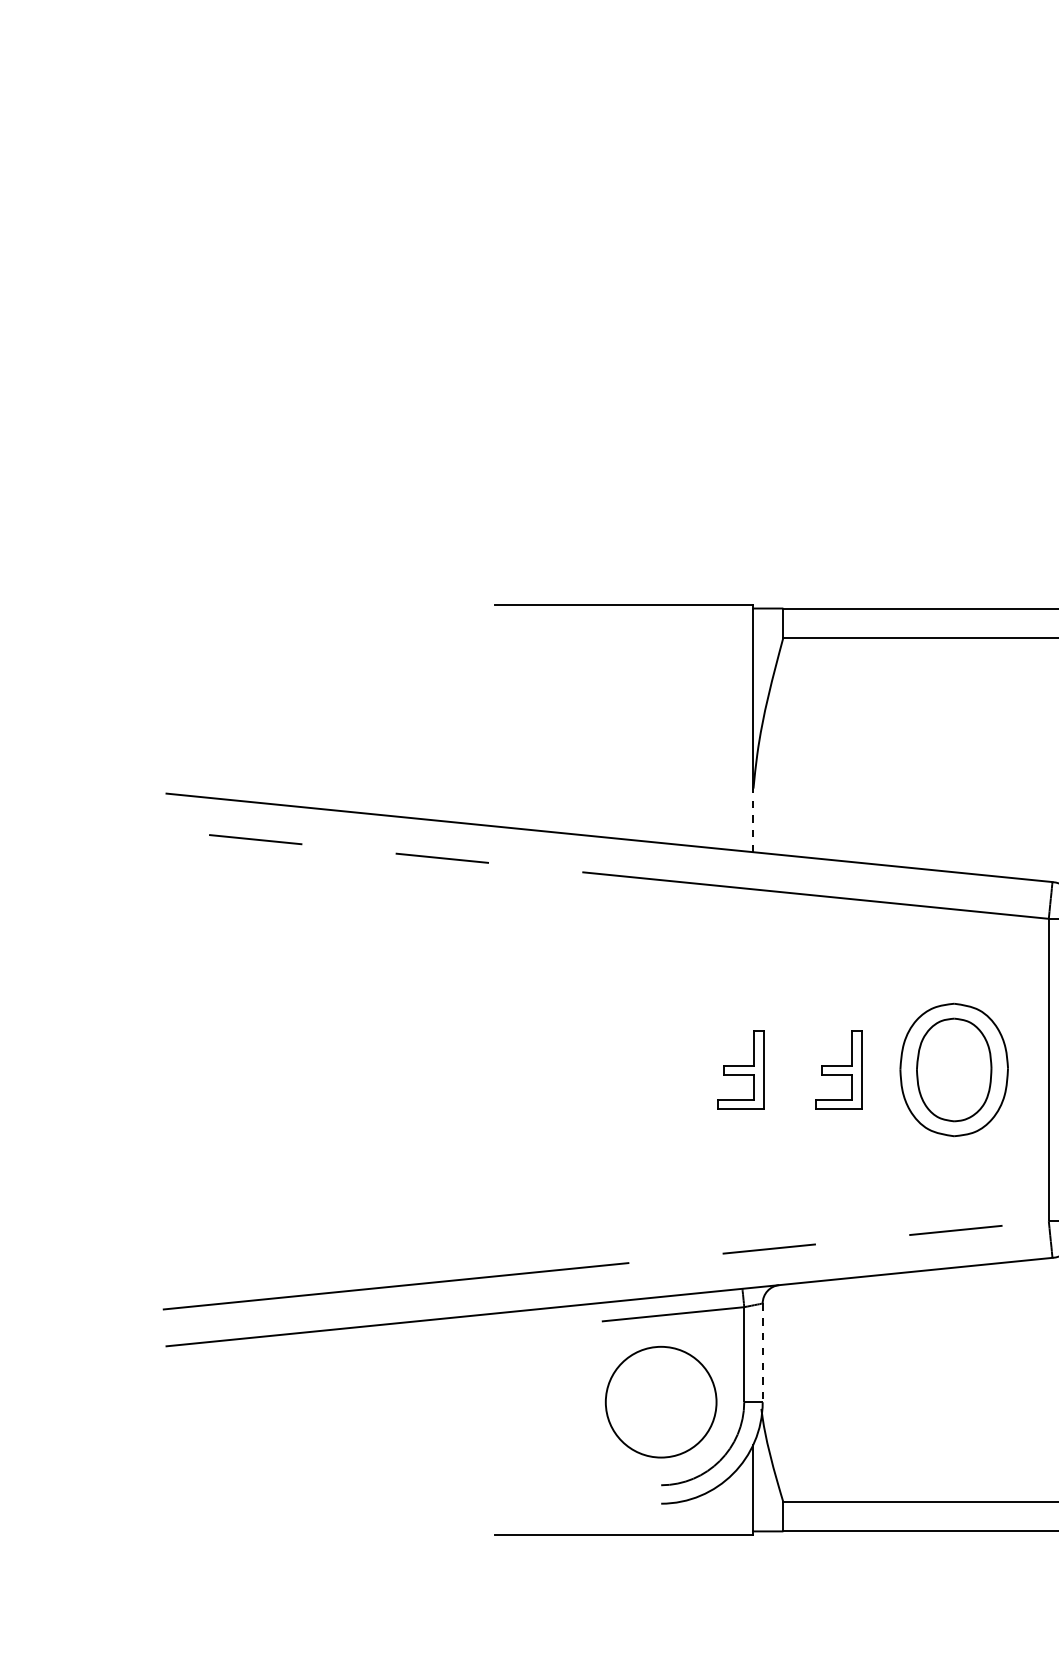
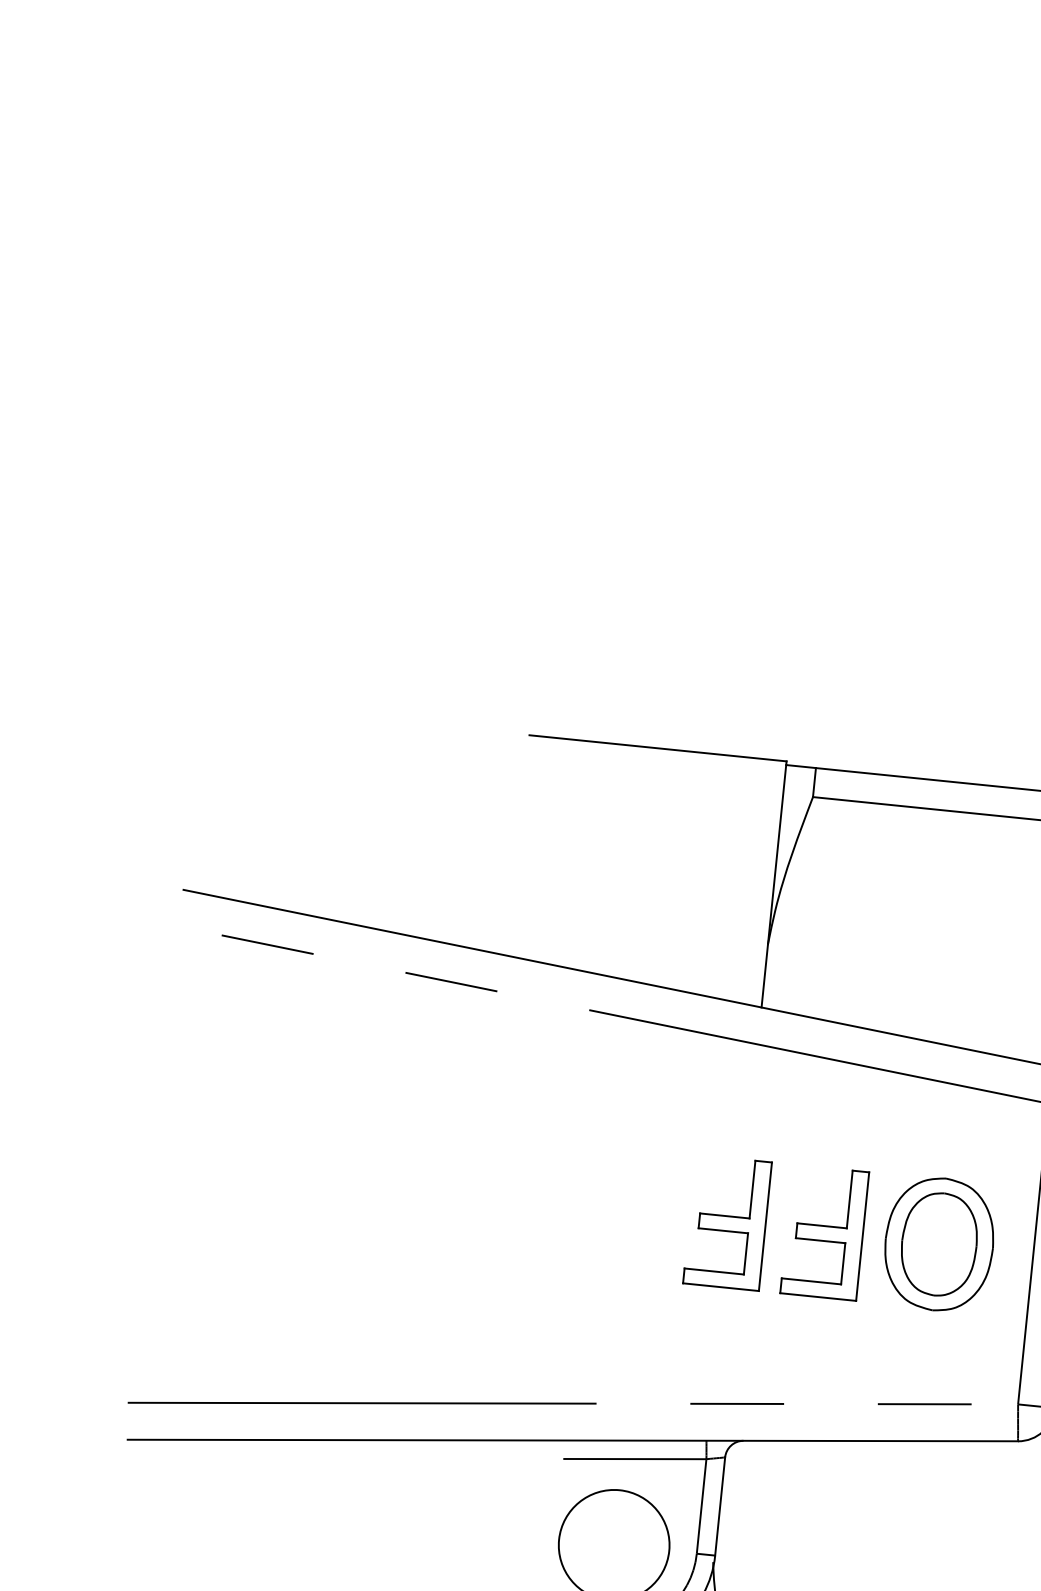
line: (753, 820) -> (764, 975), dashed -> solid
part: (740, 1069) -> (726, 1222), size x1.67
part: (838, 1069) -> (824, 1232), size x1.67
line: (762, 1353) -> (719, 1507), dashed -> solid

